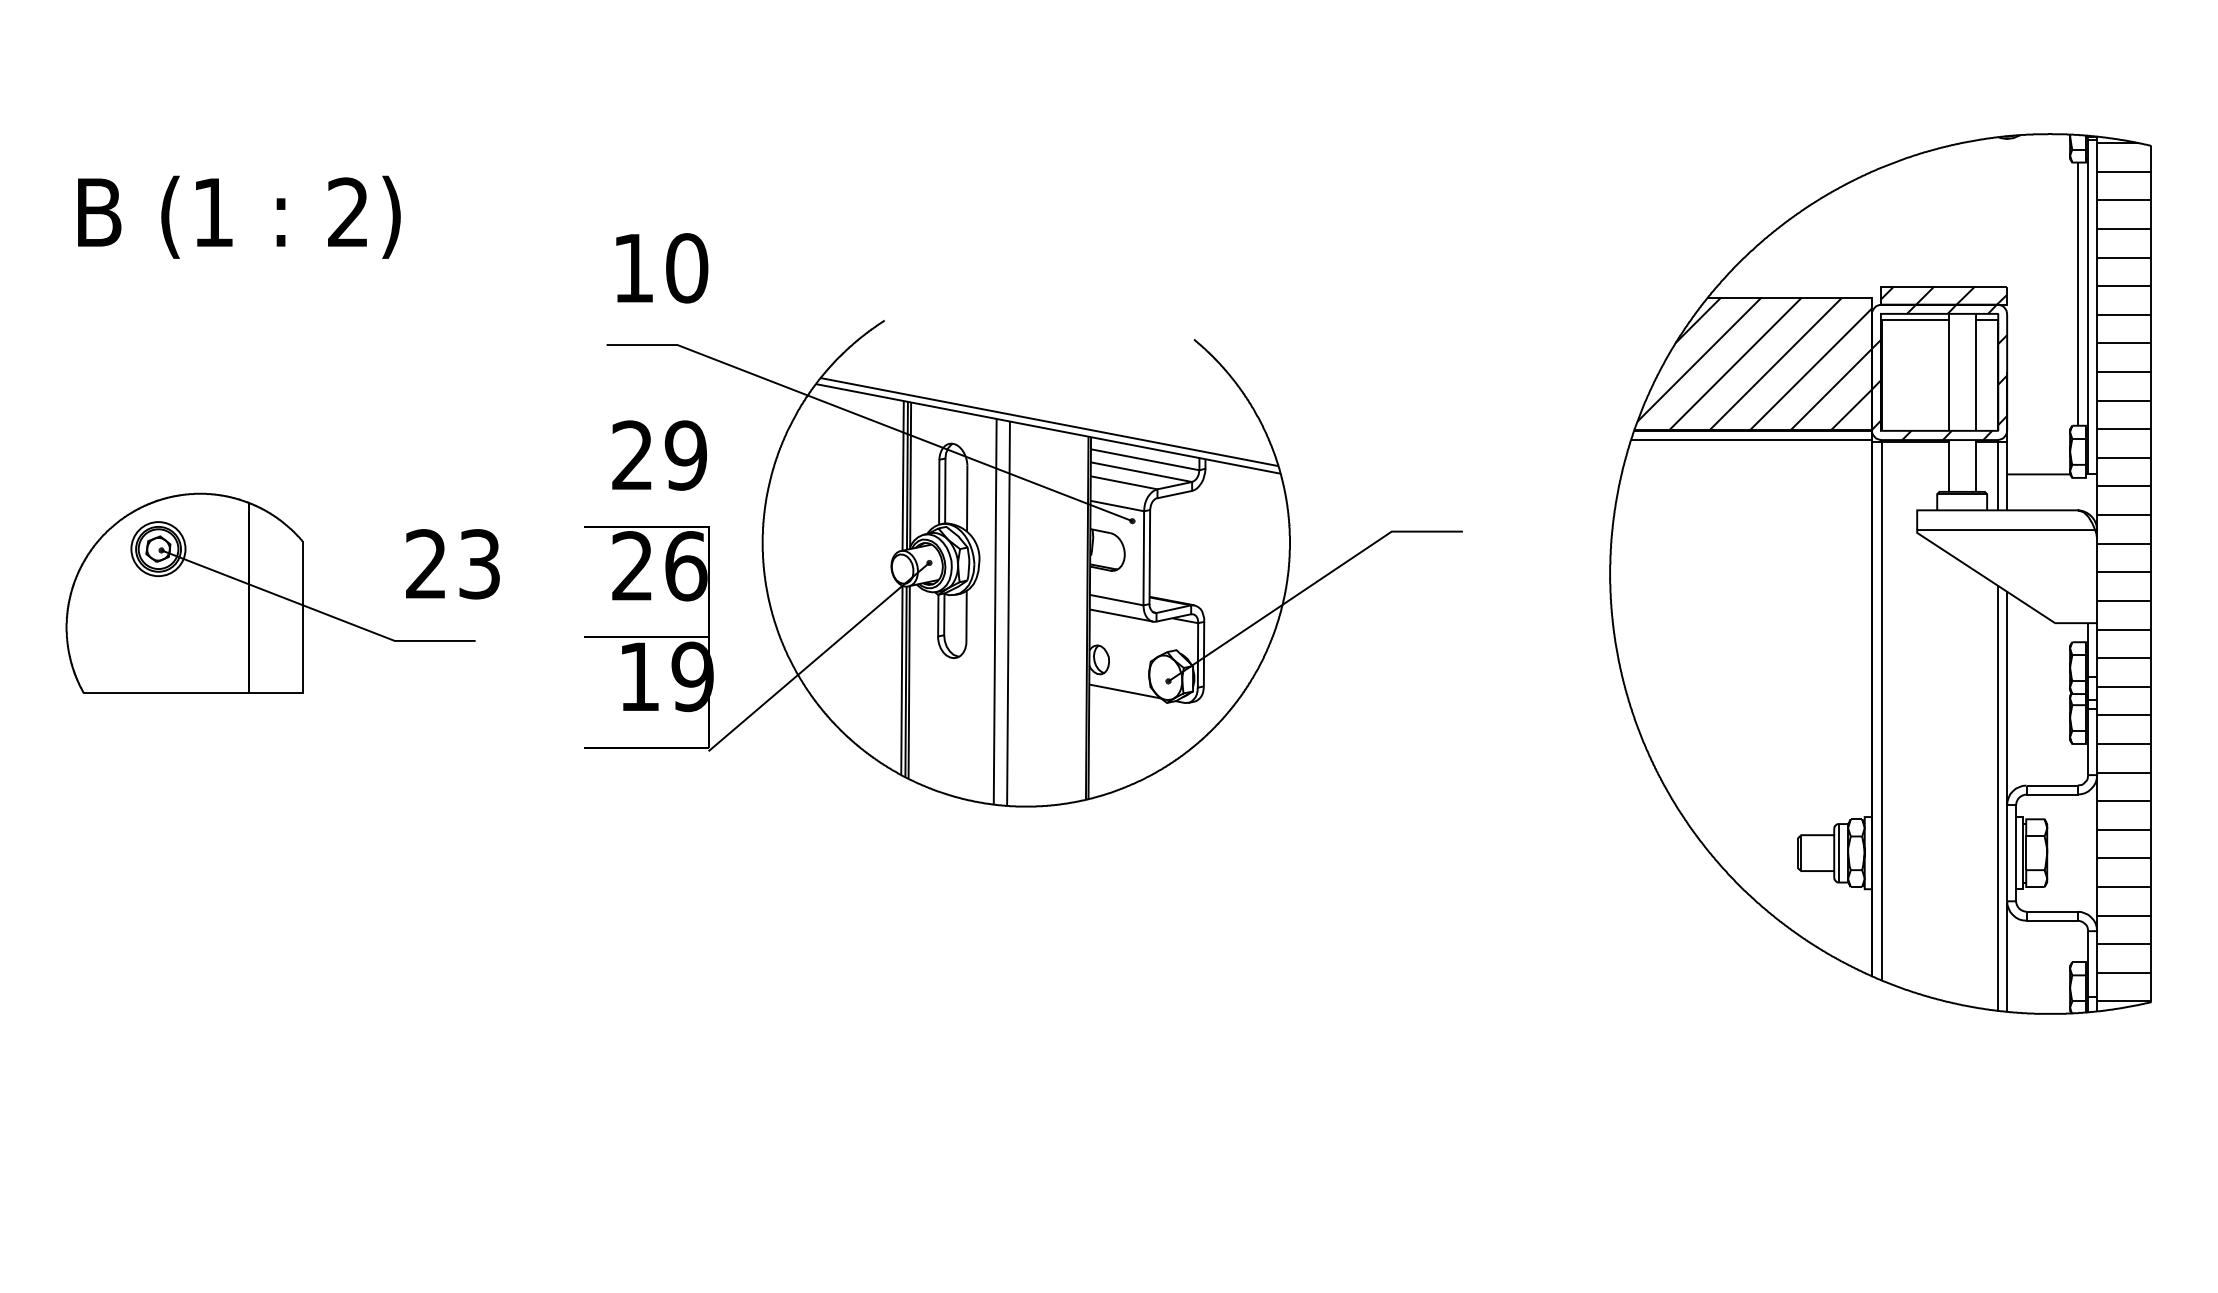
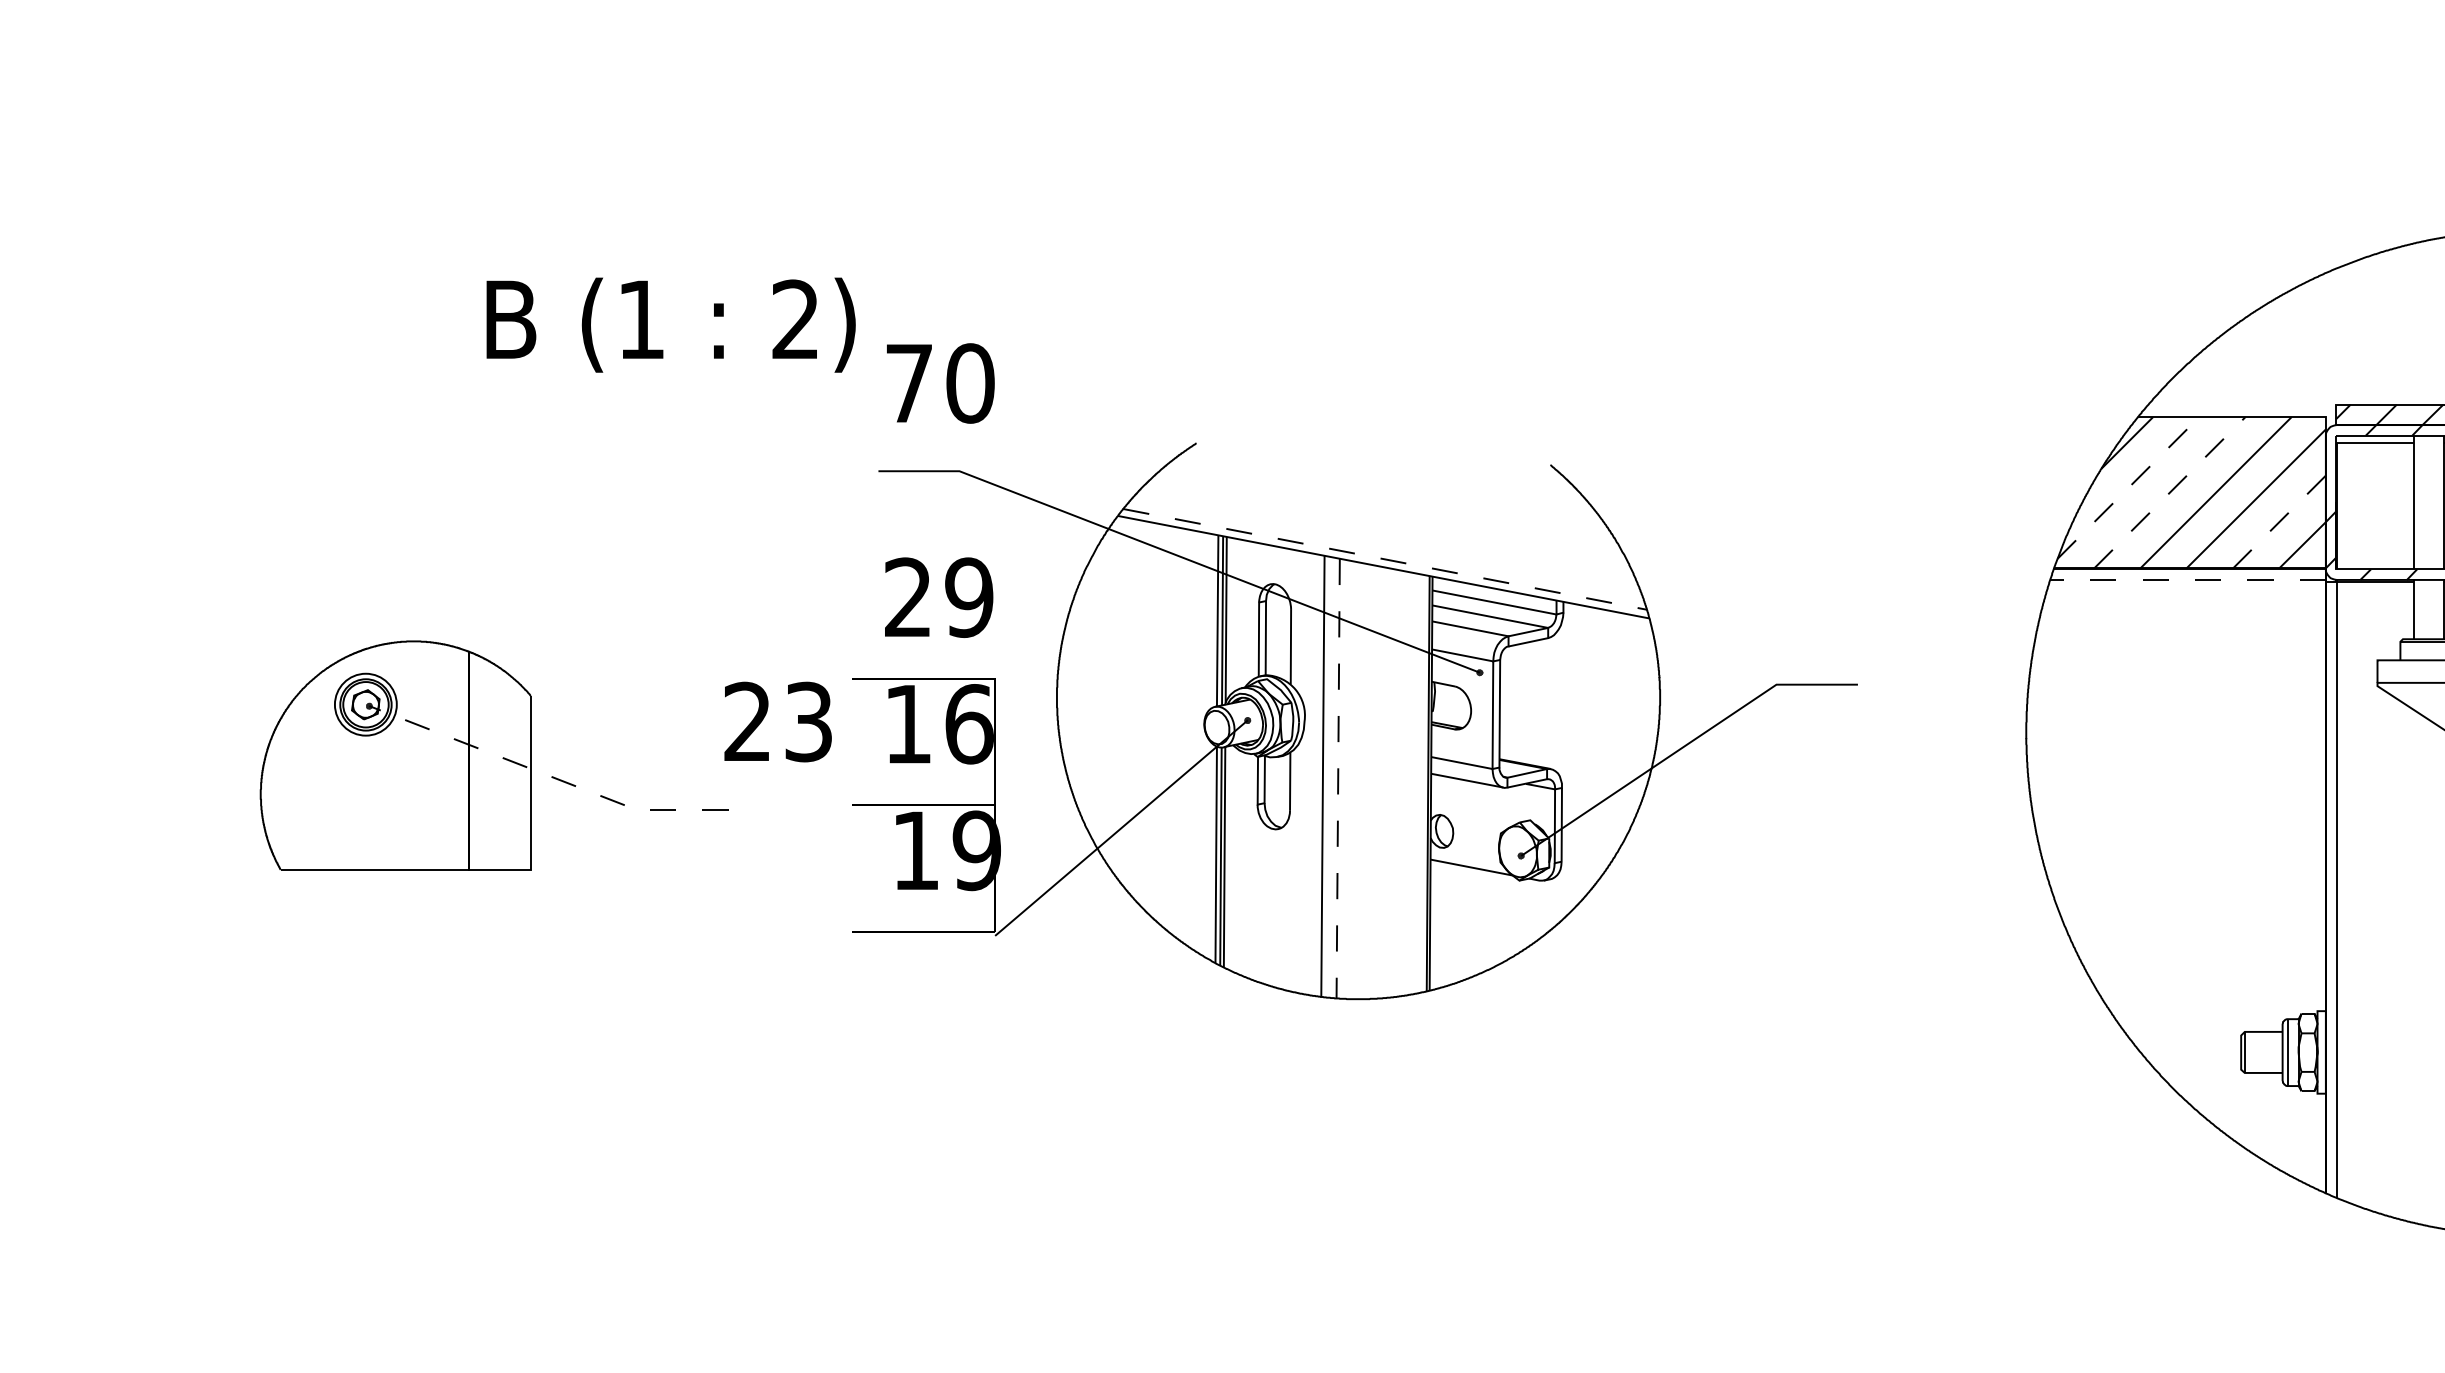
text: (239, 216) -> (671, 324), moved
text: (633, 268) -> (909, 383), 10 -> 70
line: (1699, 359) -> (2128, 487), solid -> dashed
line: (1736, 363) -> (2170, 492), solid -> dashed
line: (1836, 384) -> (2285, 516), solid -> dashed
line: (1050, 422) -> (1386, 559), solid -> dashed
line: (1751, 440) -> (2187, 580), solid -> dashed
text: (452, 564) -> (777, 722), moved
text: (631, 565) -> (906, 723), 26 -> 16
line: (315, 610) -> (545, 774), solid -> dashed
line: (1008, 614) -> (1338, 779), solid -> dashed

